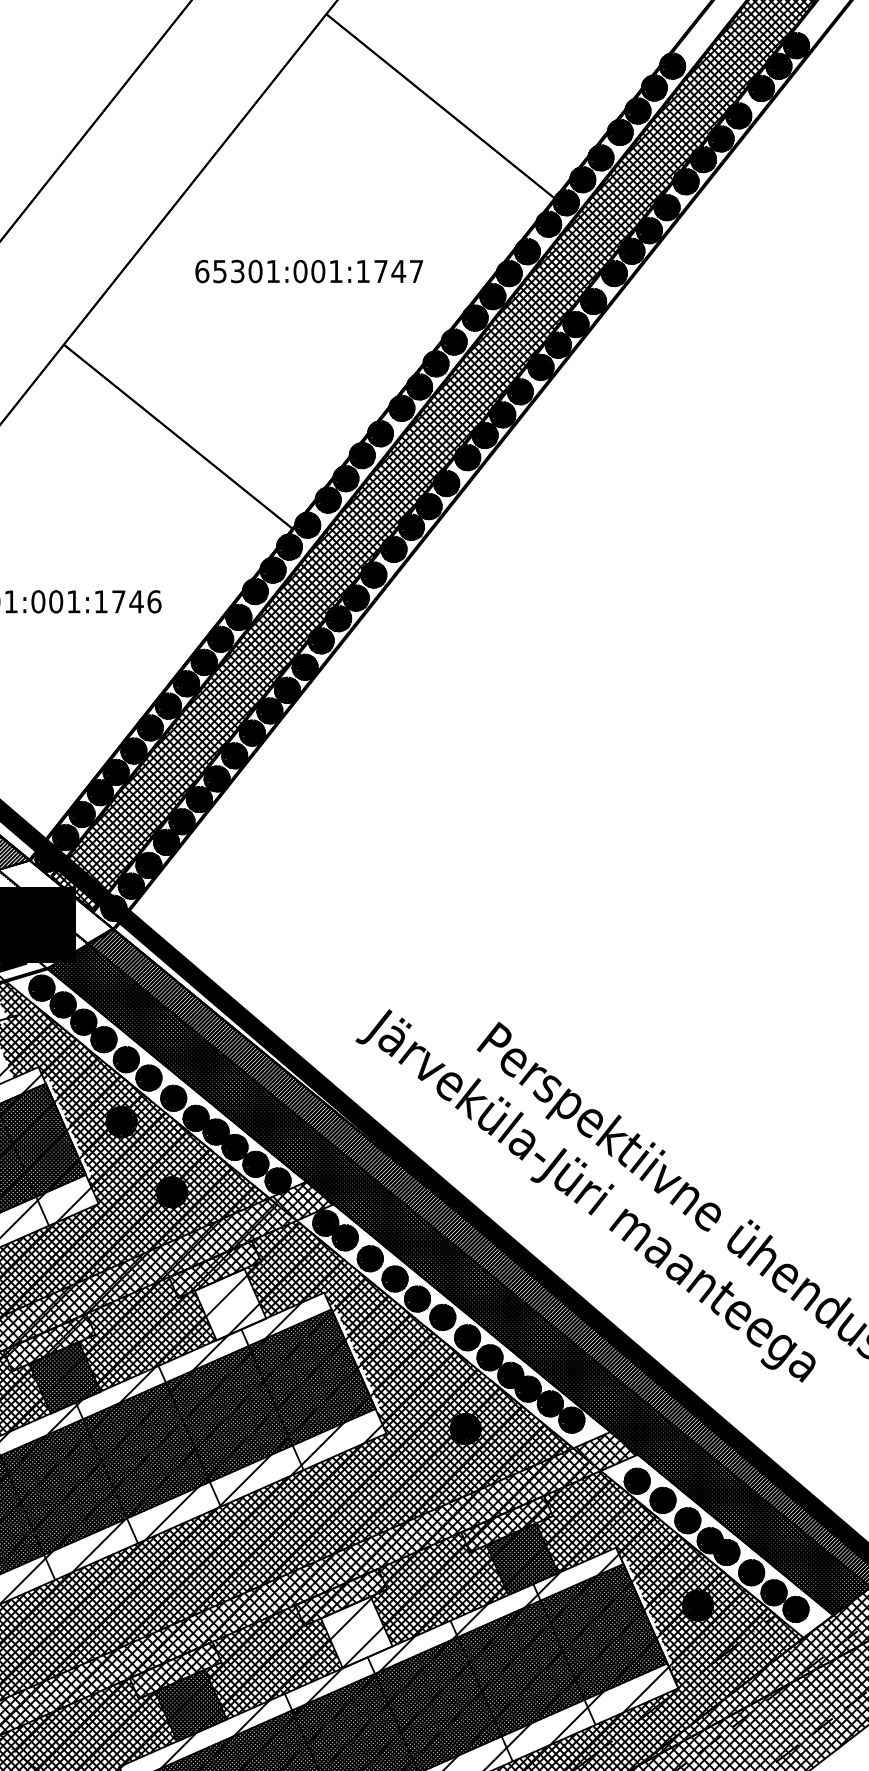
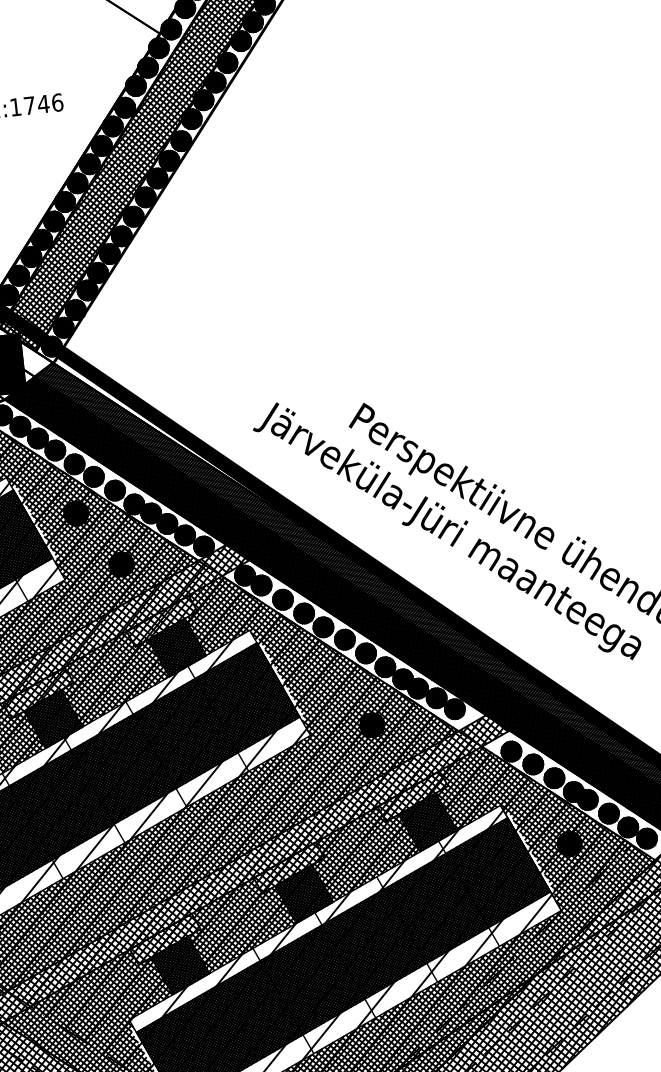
hatch: (229, 1304) -> (176, 647), added
hatch: (356, 1631) -> (303, 893), added

